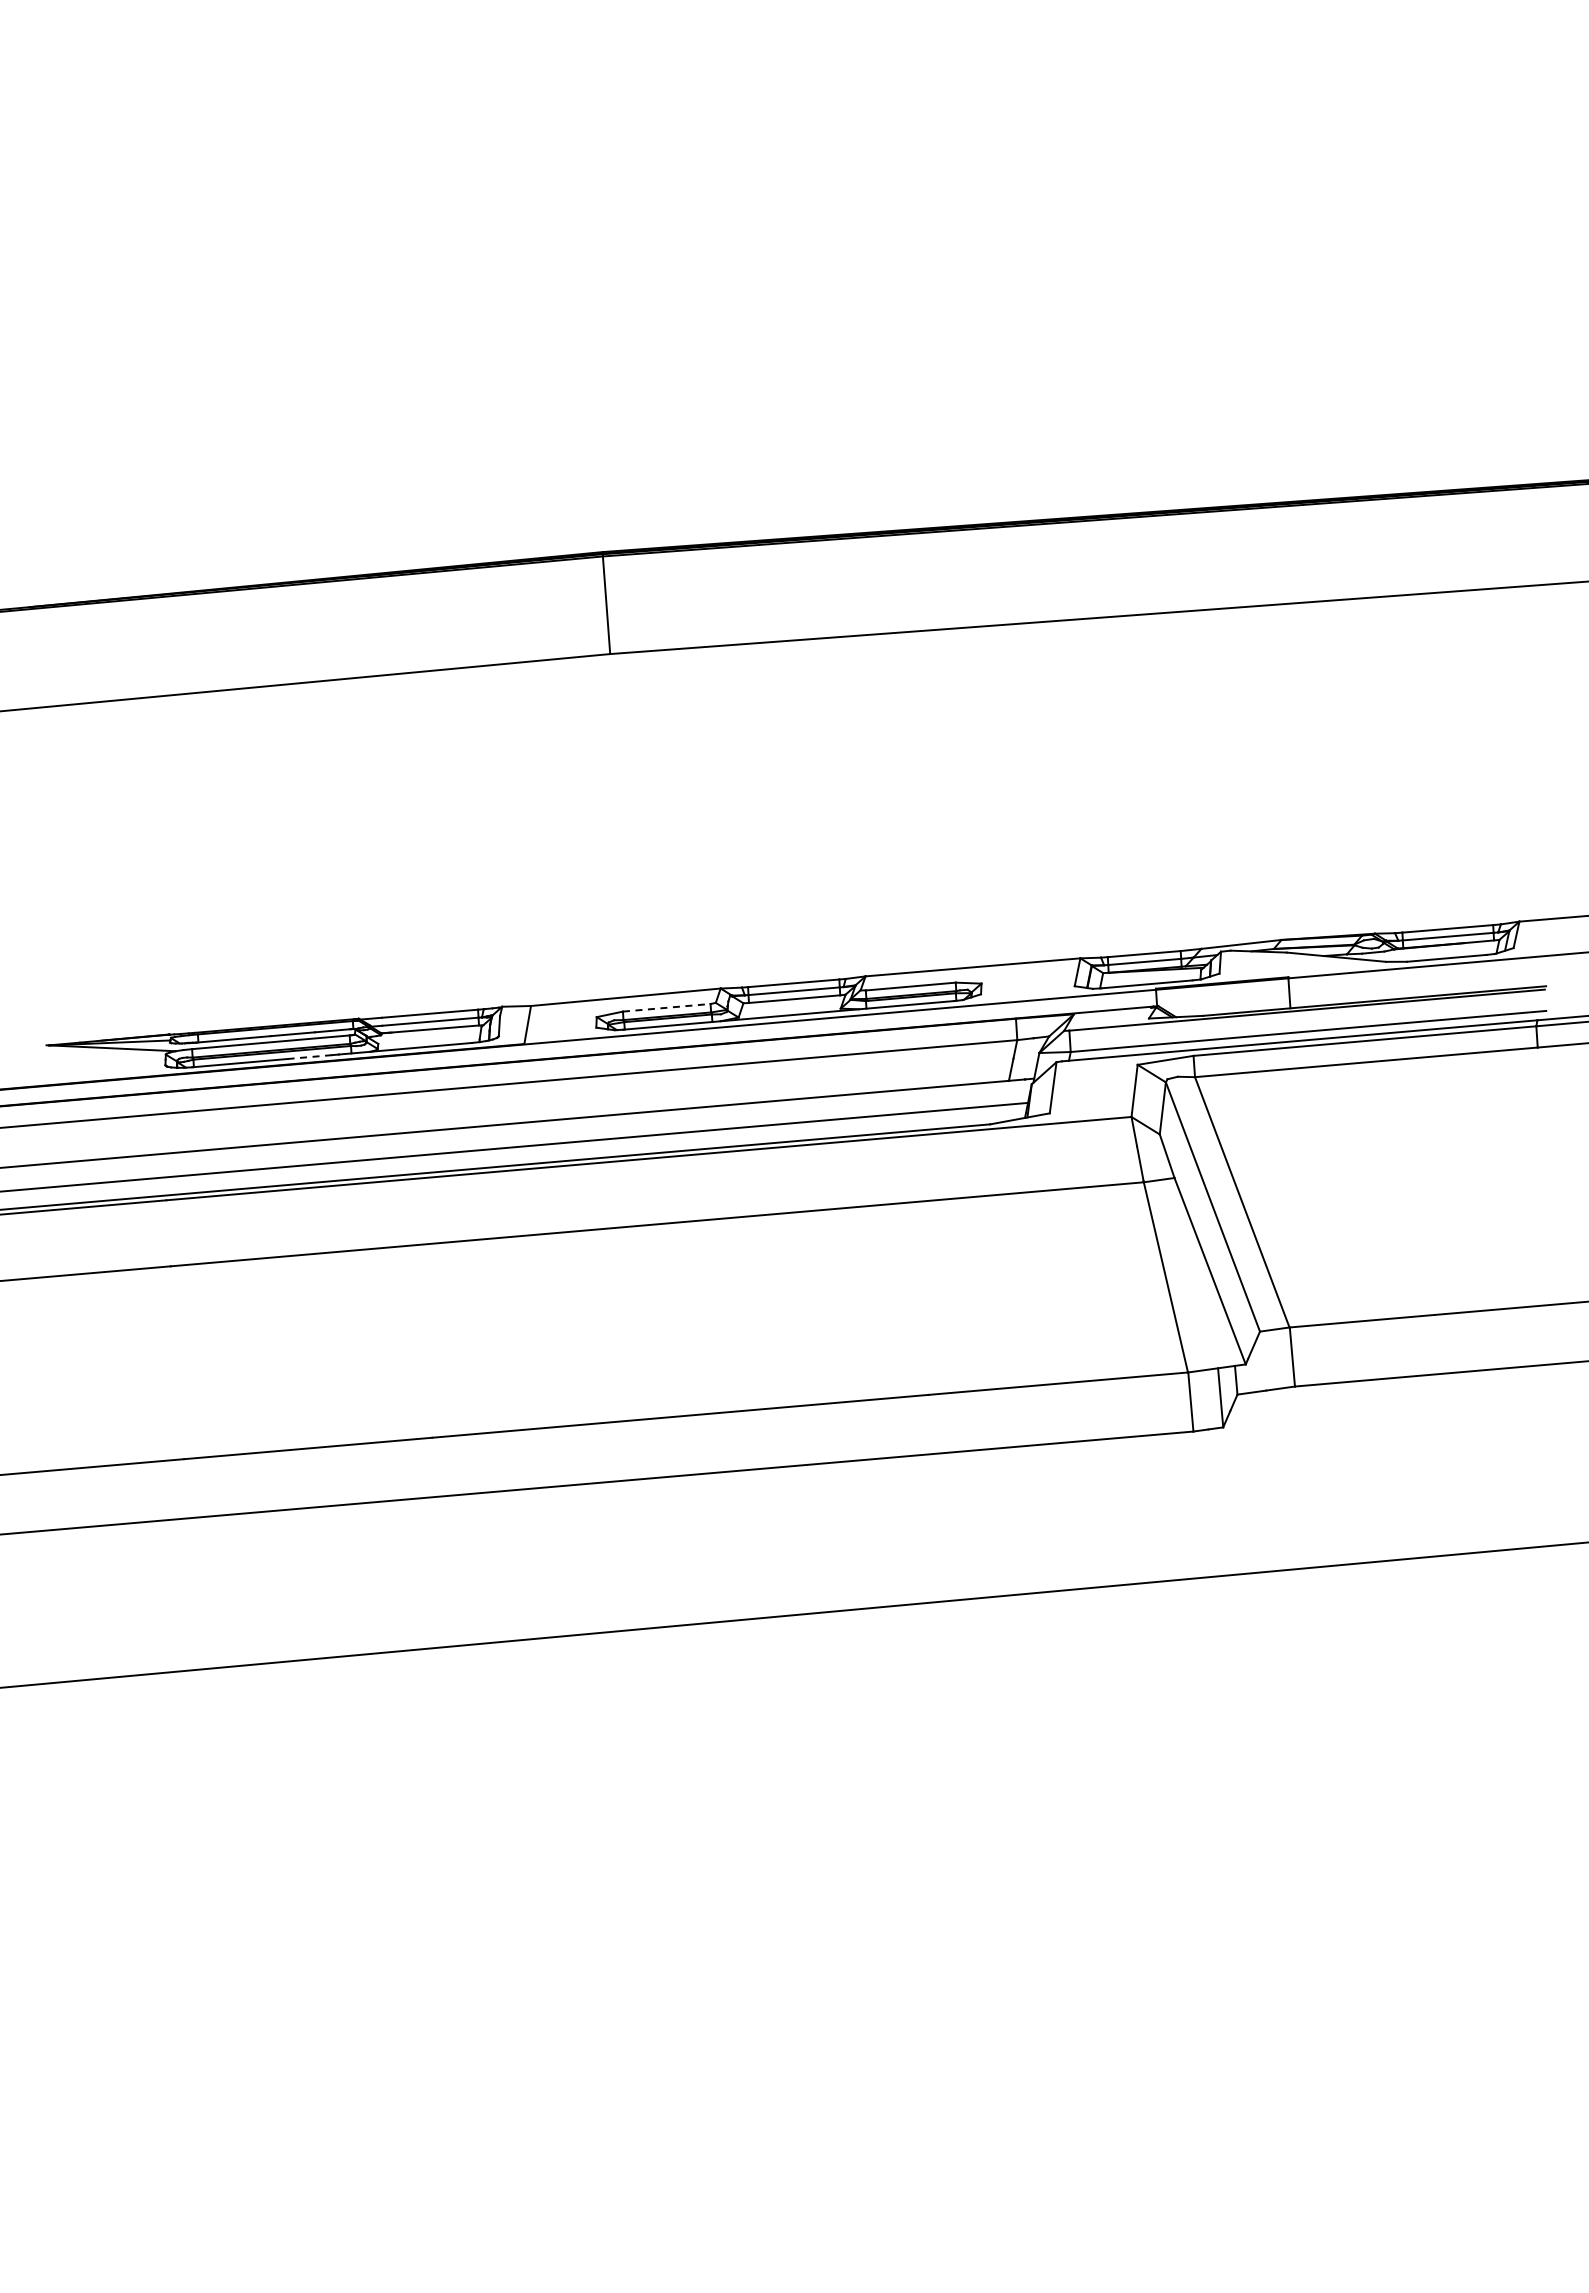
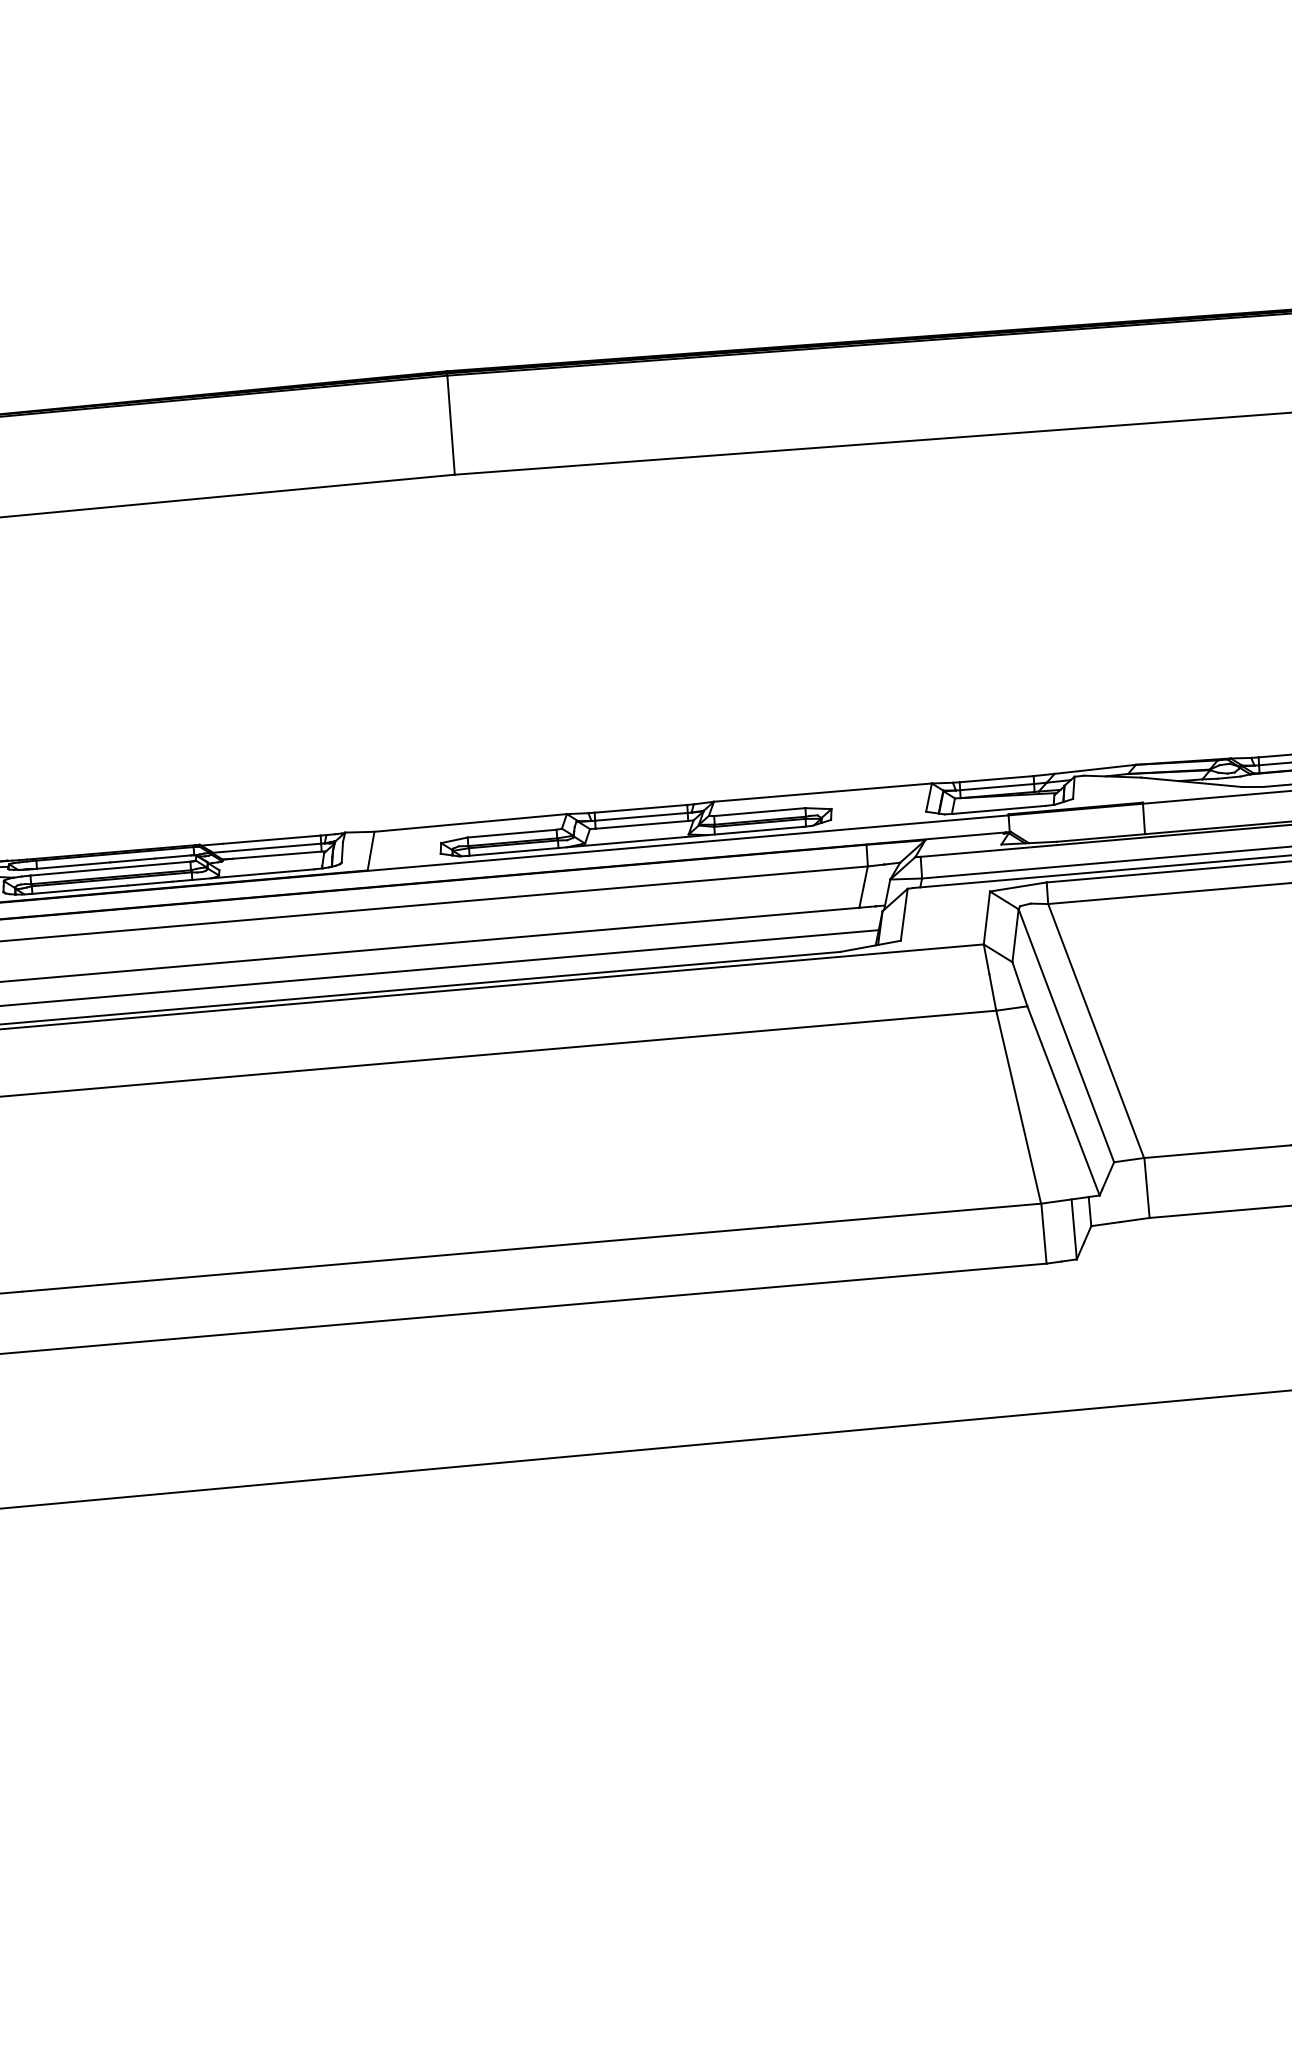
line: (666, 1007) -> (511, 833), dashed -> solid
line: (309, 1057) -> (149, 884), dashed -> solid

